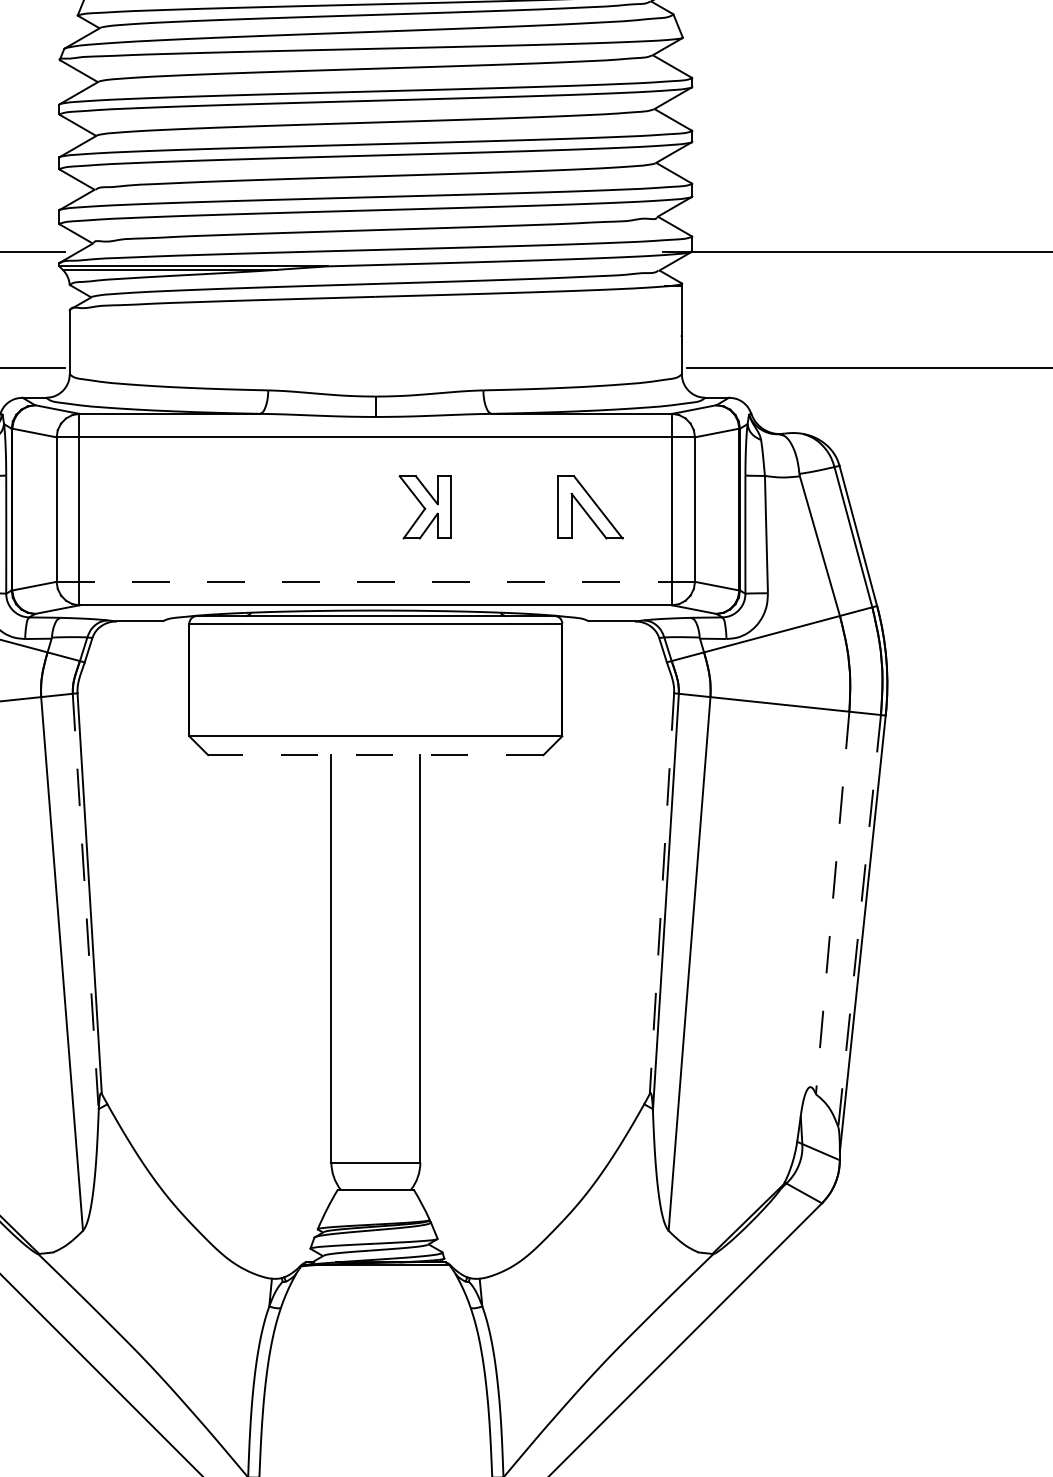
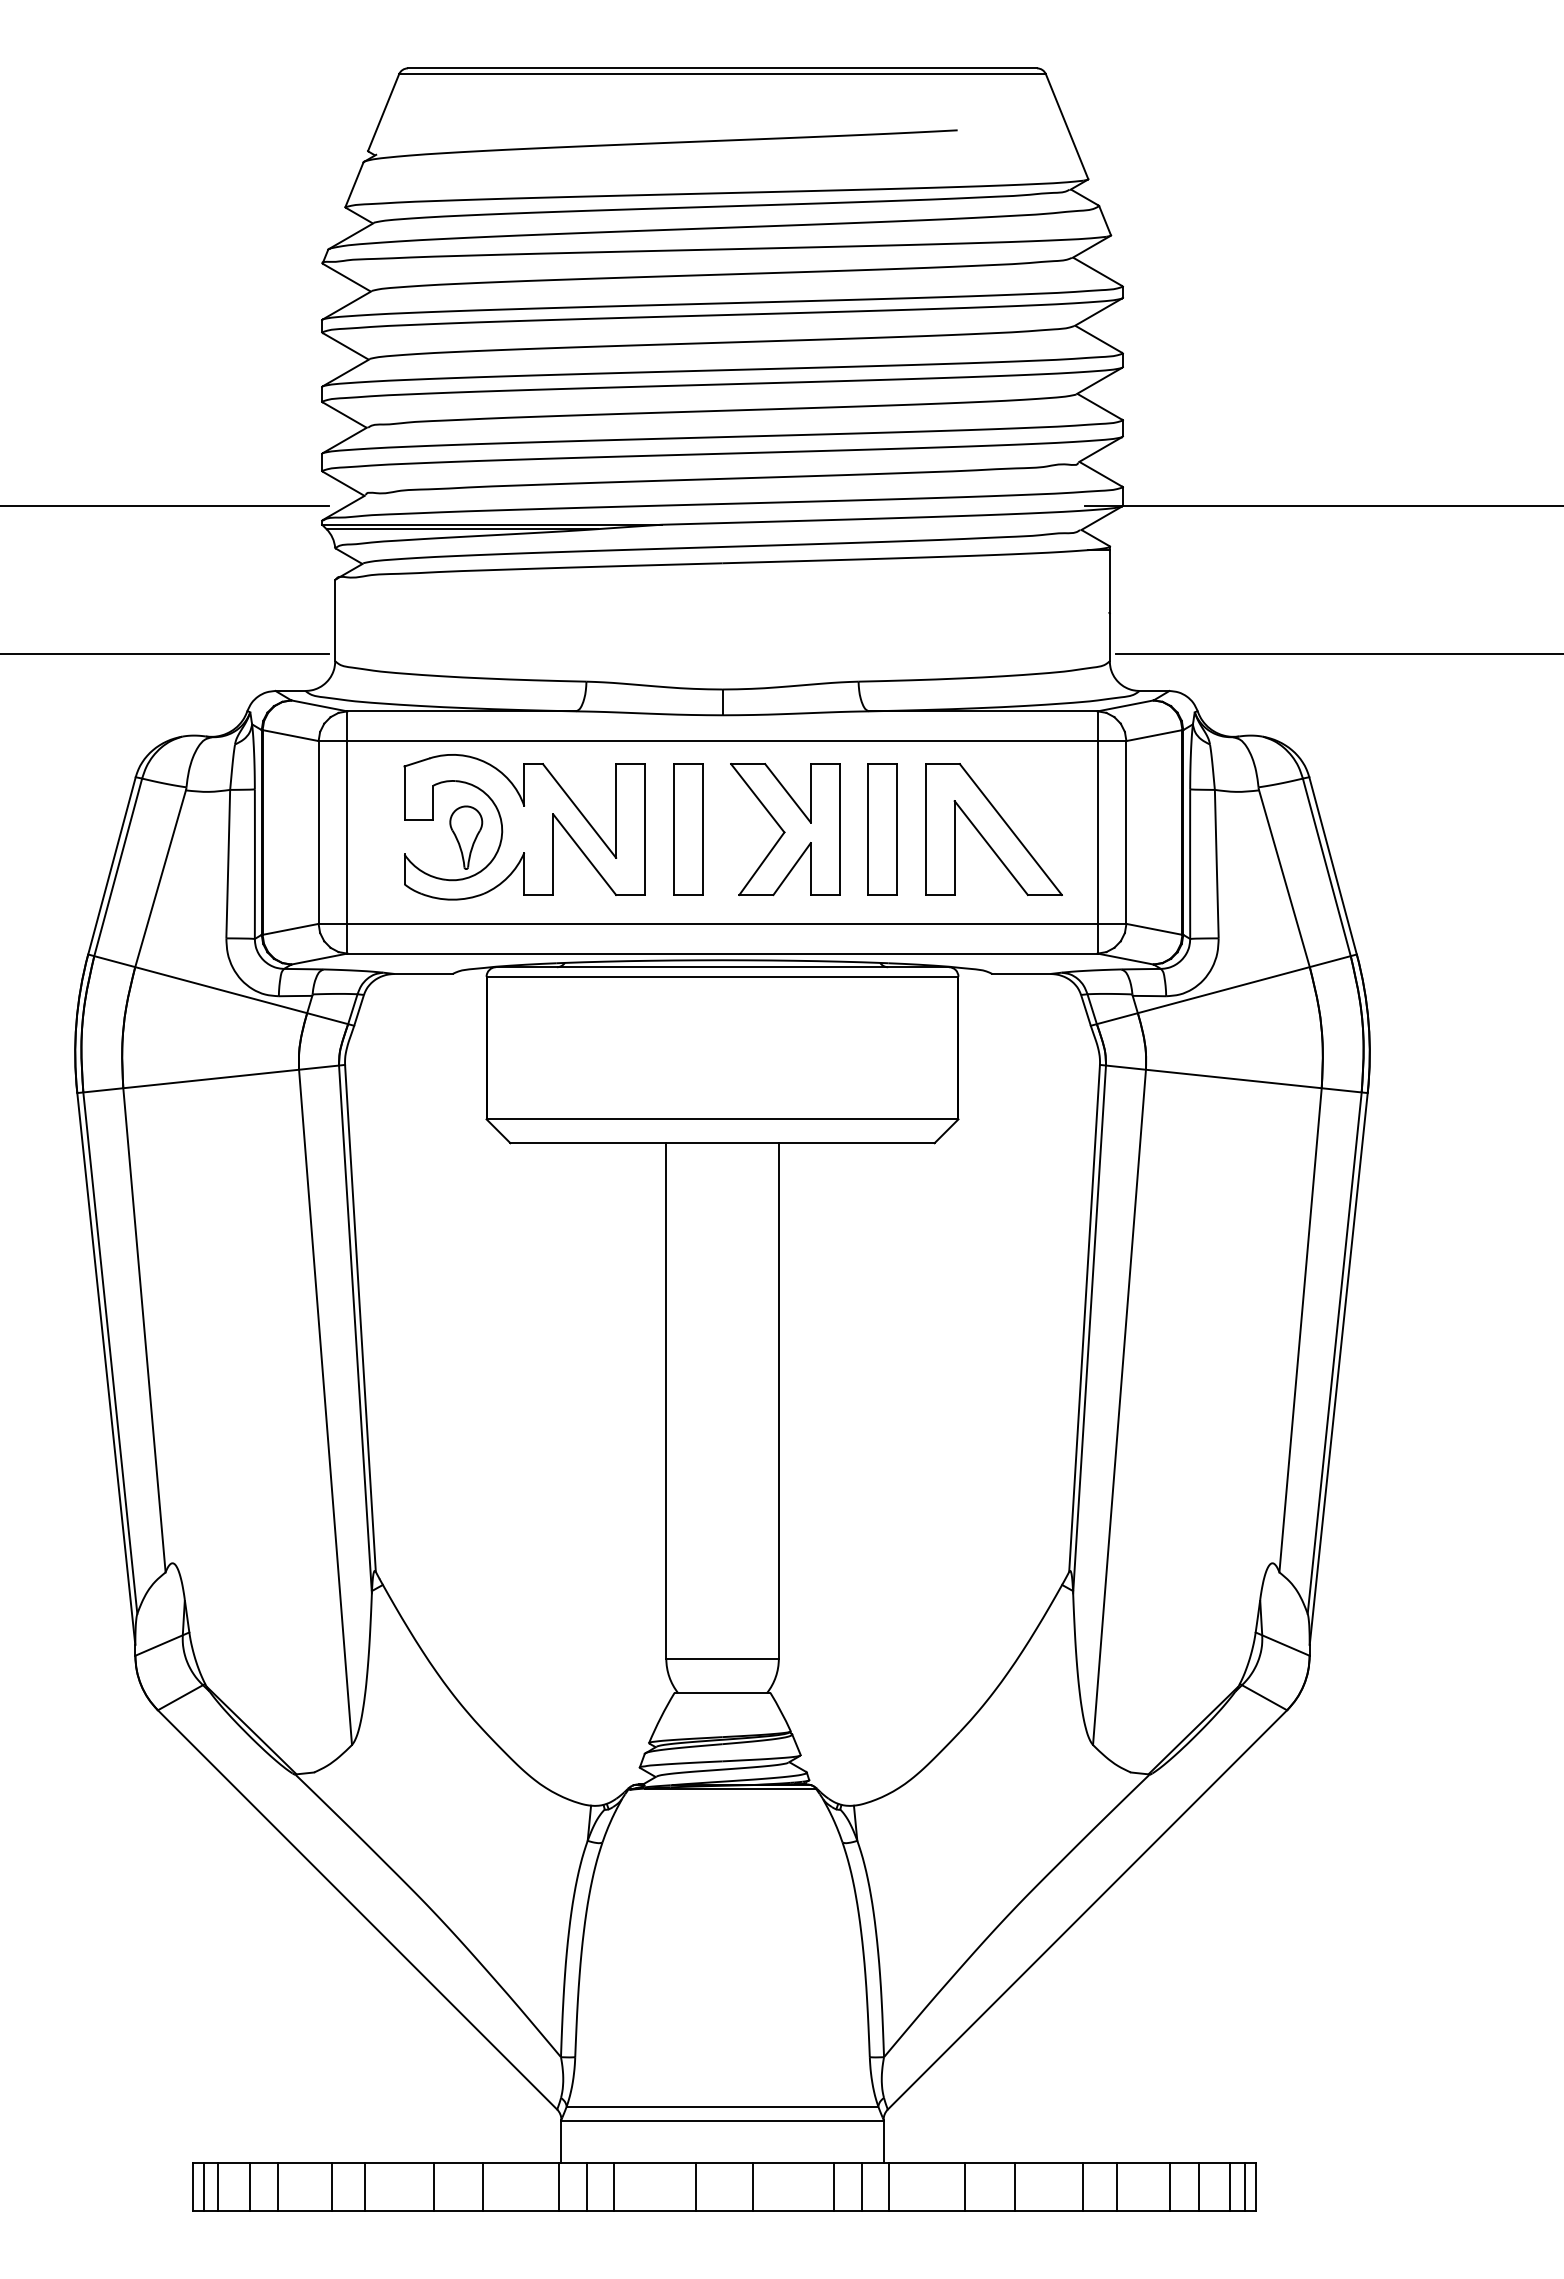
part: (219, 505) -> (524, 827), added
part: (348, 507) -> (688, 829), added
part: (425, 507) -> (785, 829), size x1.67
part: (502, 507) -> (882, 829), added
part: (589, 507) -> (993, 829), size x1.67
line: (375, 581) -> (722, 923), dashed -> solid
line: (375, 755) -> (722, 1143), dashed -> solid
line: (661, 893) -> (1084, 1318), dashed -> solid
line: (85, 902) -> (355, 1329), dashed -> solid
line: (832, 903) -> (1300, 1330), dashed -> solid
line: (859, 921) -> (1334, 1353), dashed -> solid

